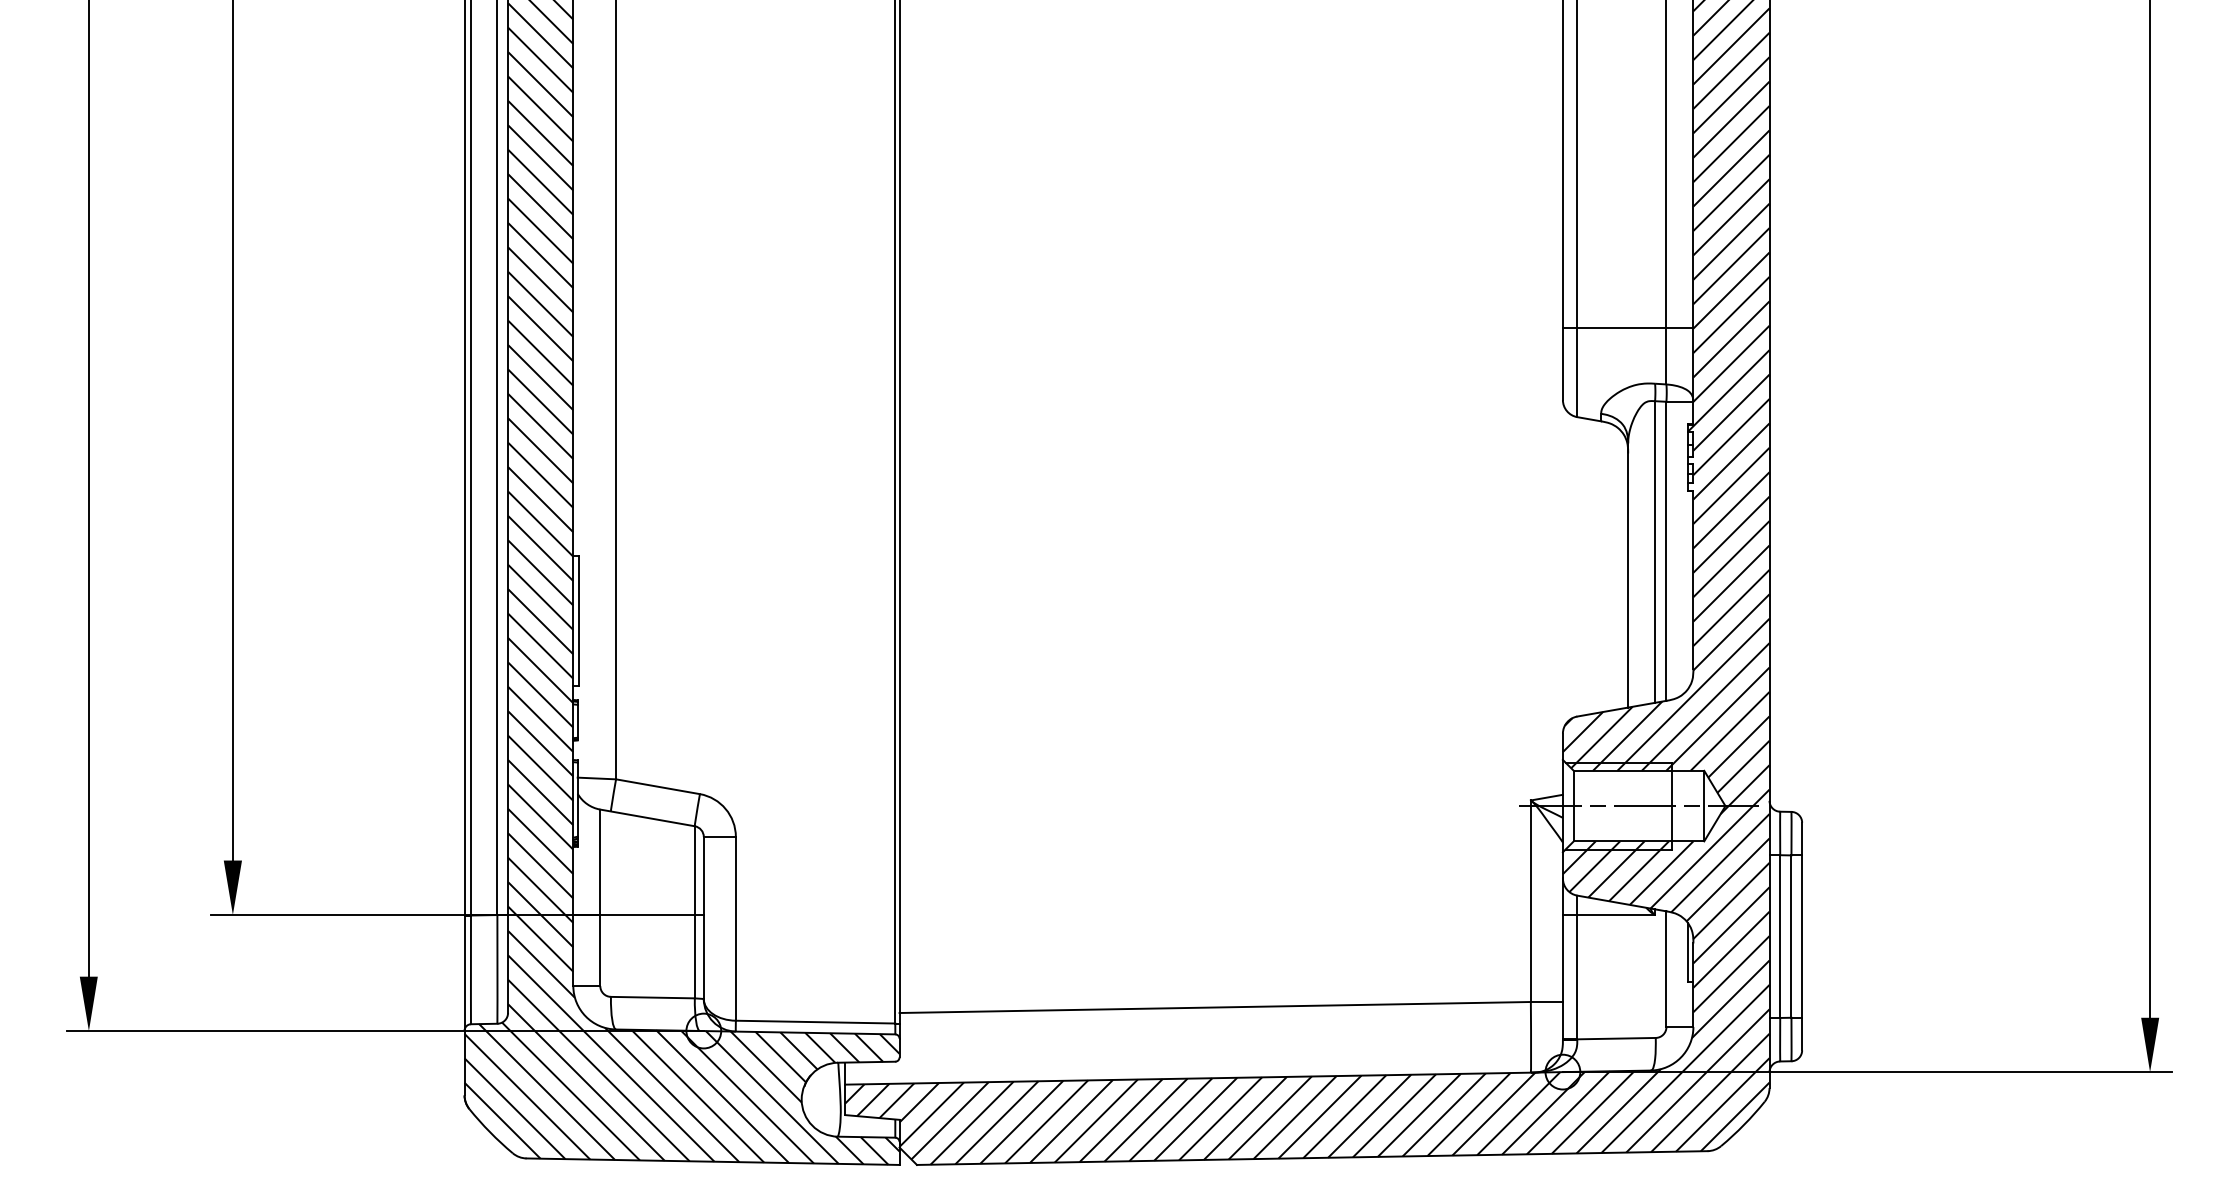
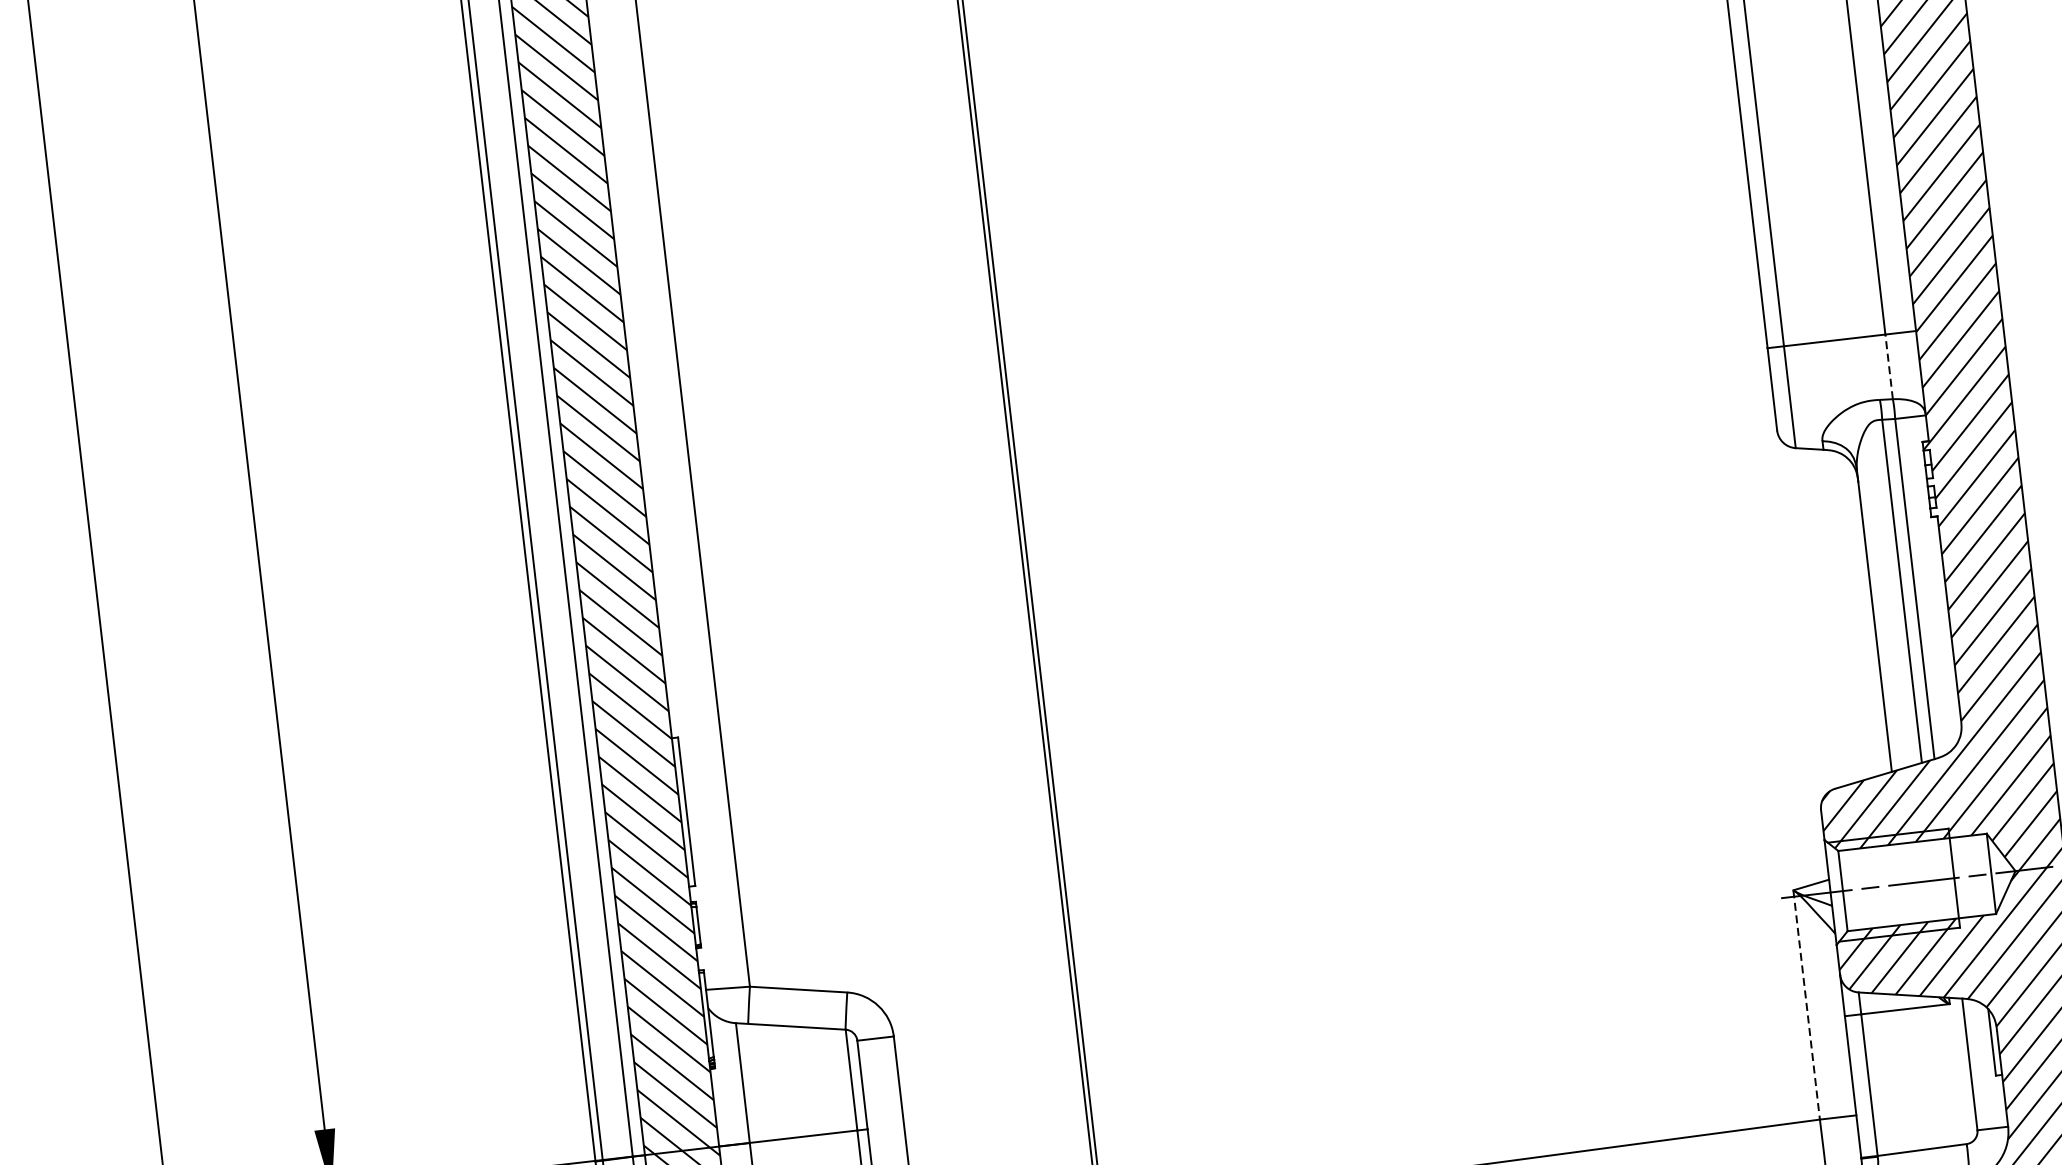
line: (1666, 355) -> (1889, 366), solid -> dashed
line: (1530, 901) -> (1806, 1005), solid -> dashed

